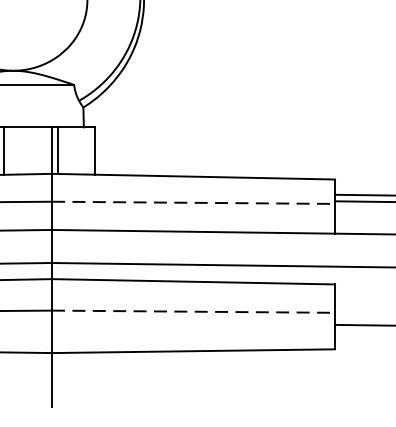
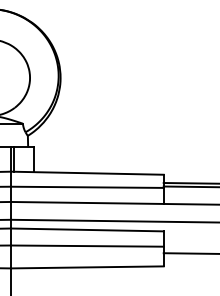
line: (193, 203) -> (87, 187), dashed -> solid
line: (193, 312) -> (87, 246), dashed -> solid

